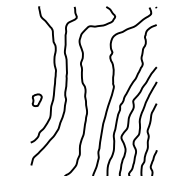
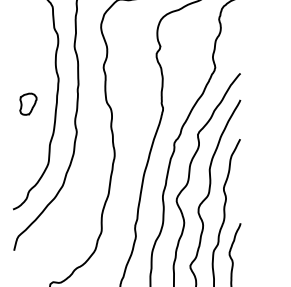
part: (36, 99) -> (27, 102), moved

